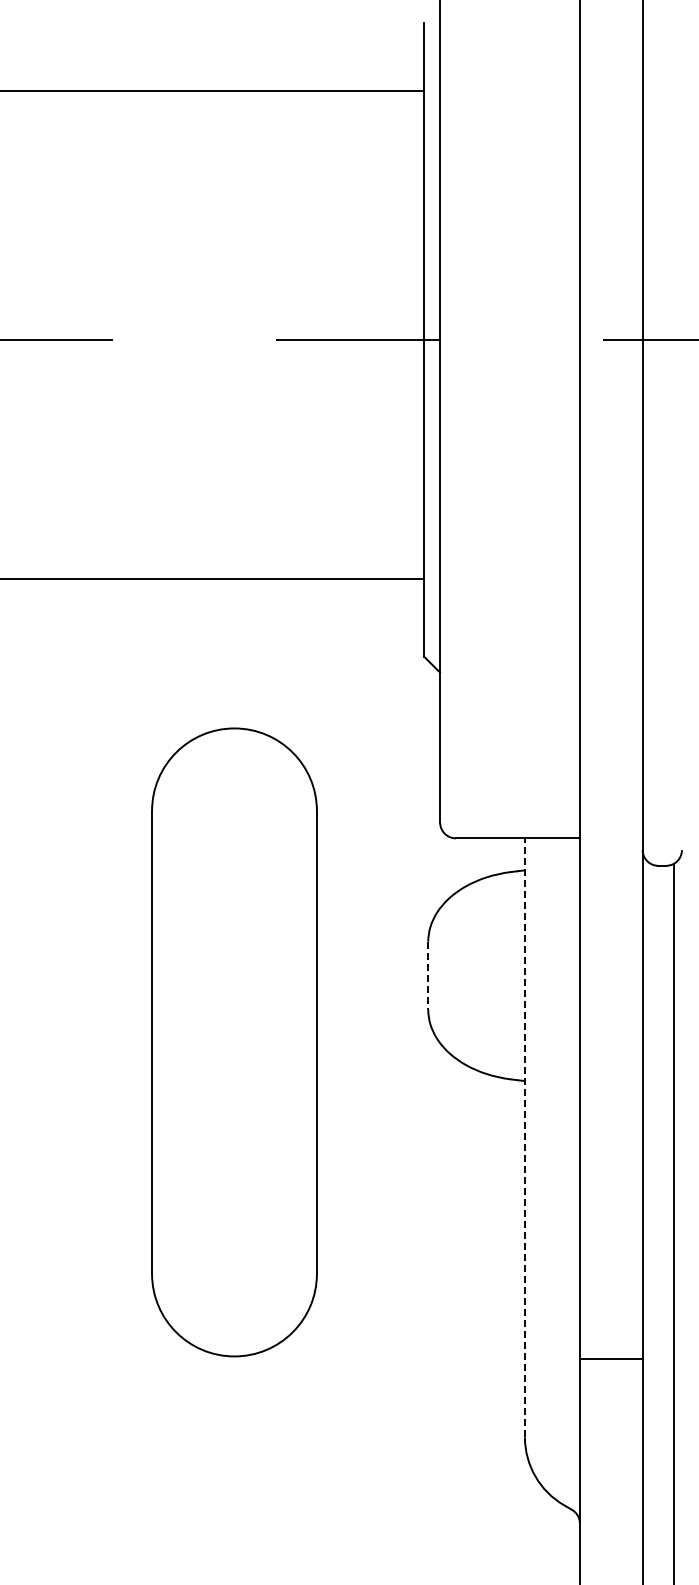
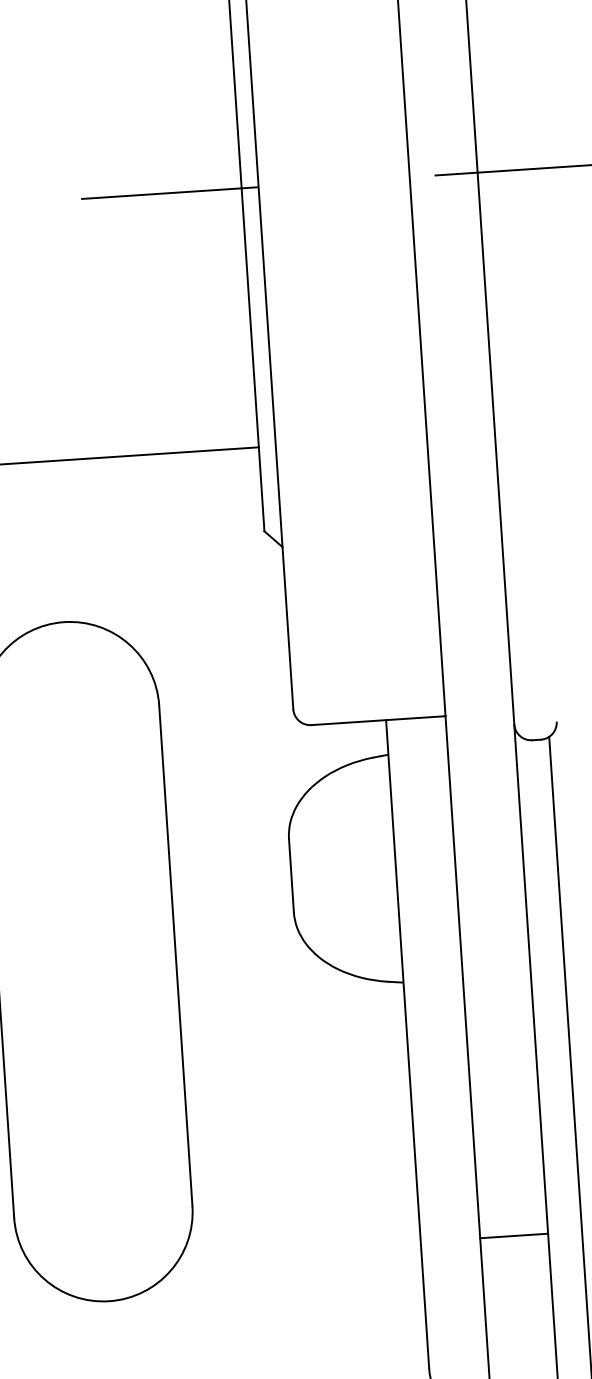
line: (428, 976) -> (291, 876), dashed -> solid
line: (524, 1137) -> (407, 1043), dashed -> solid
line: (610, 1359) -> (513, 1236), moved

